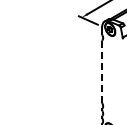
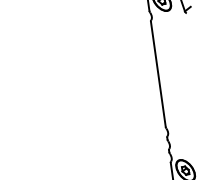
line: (102, 71) -> (158, 73), dashed -> solid

